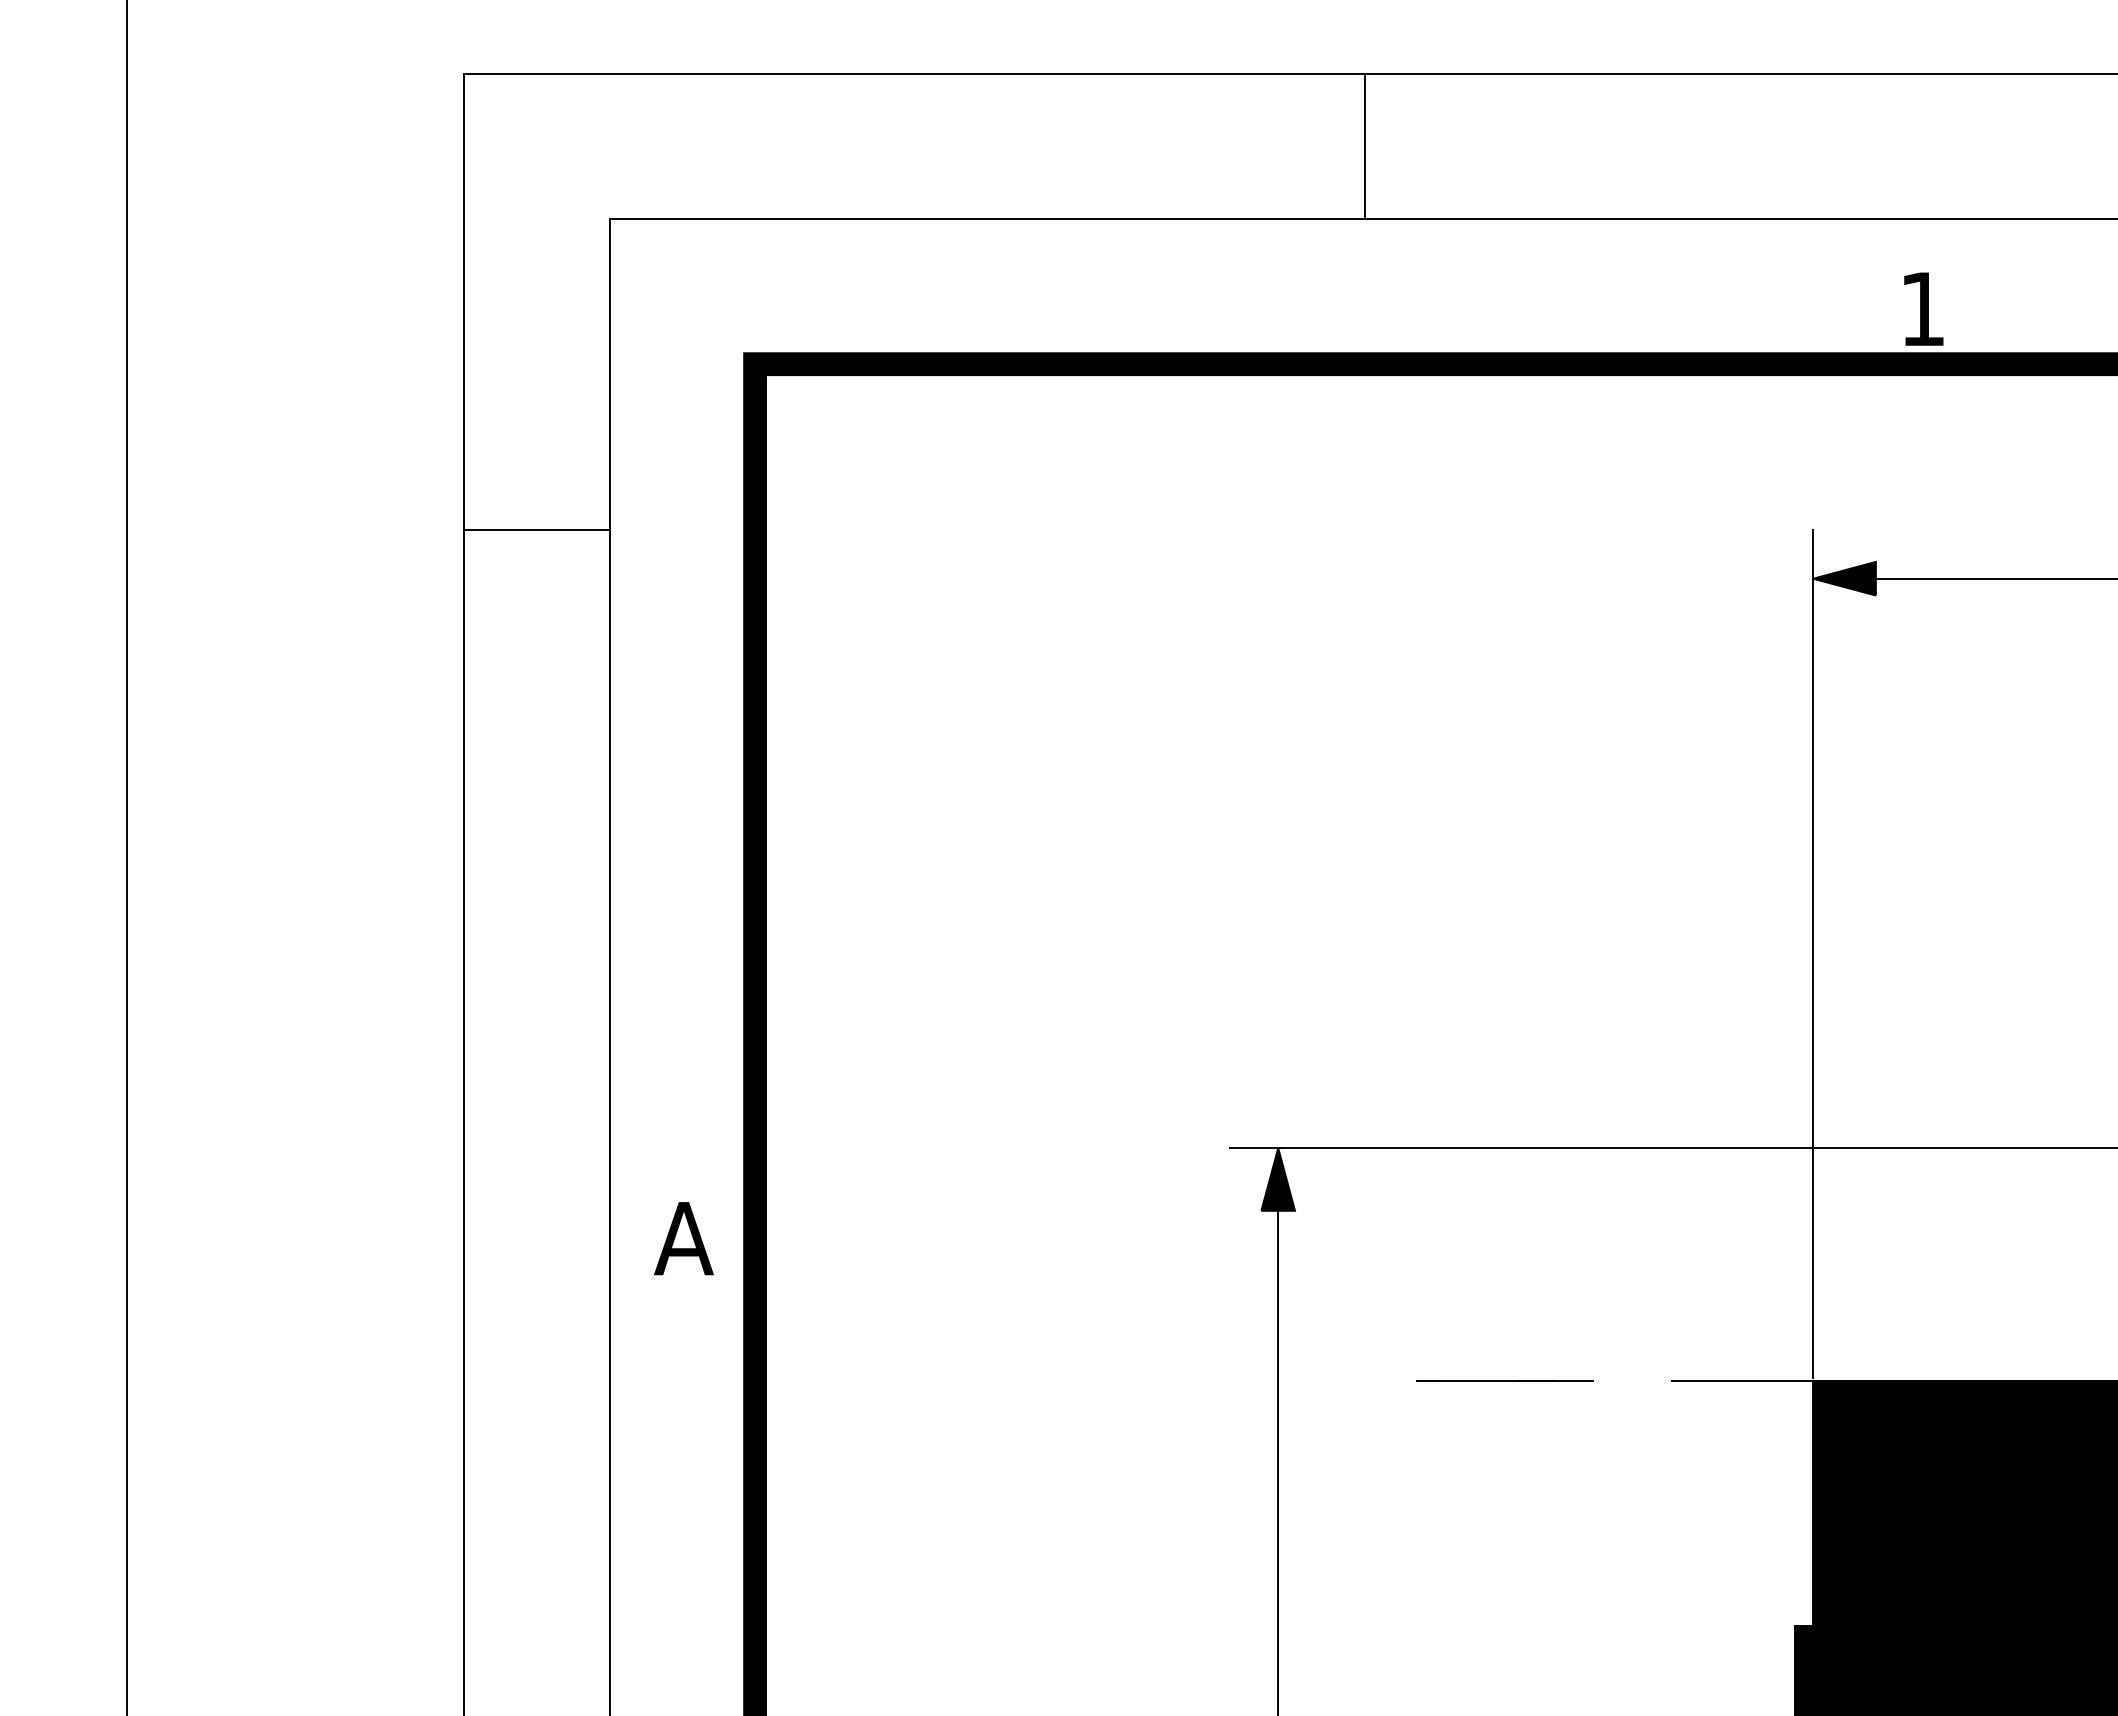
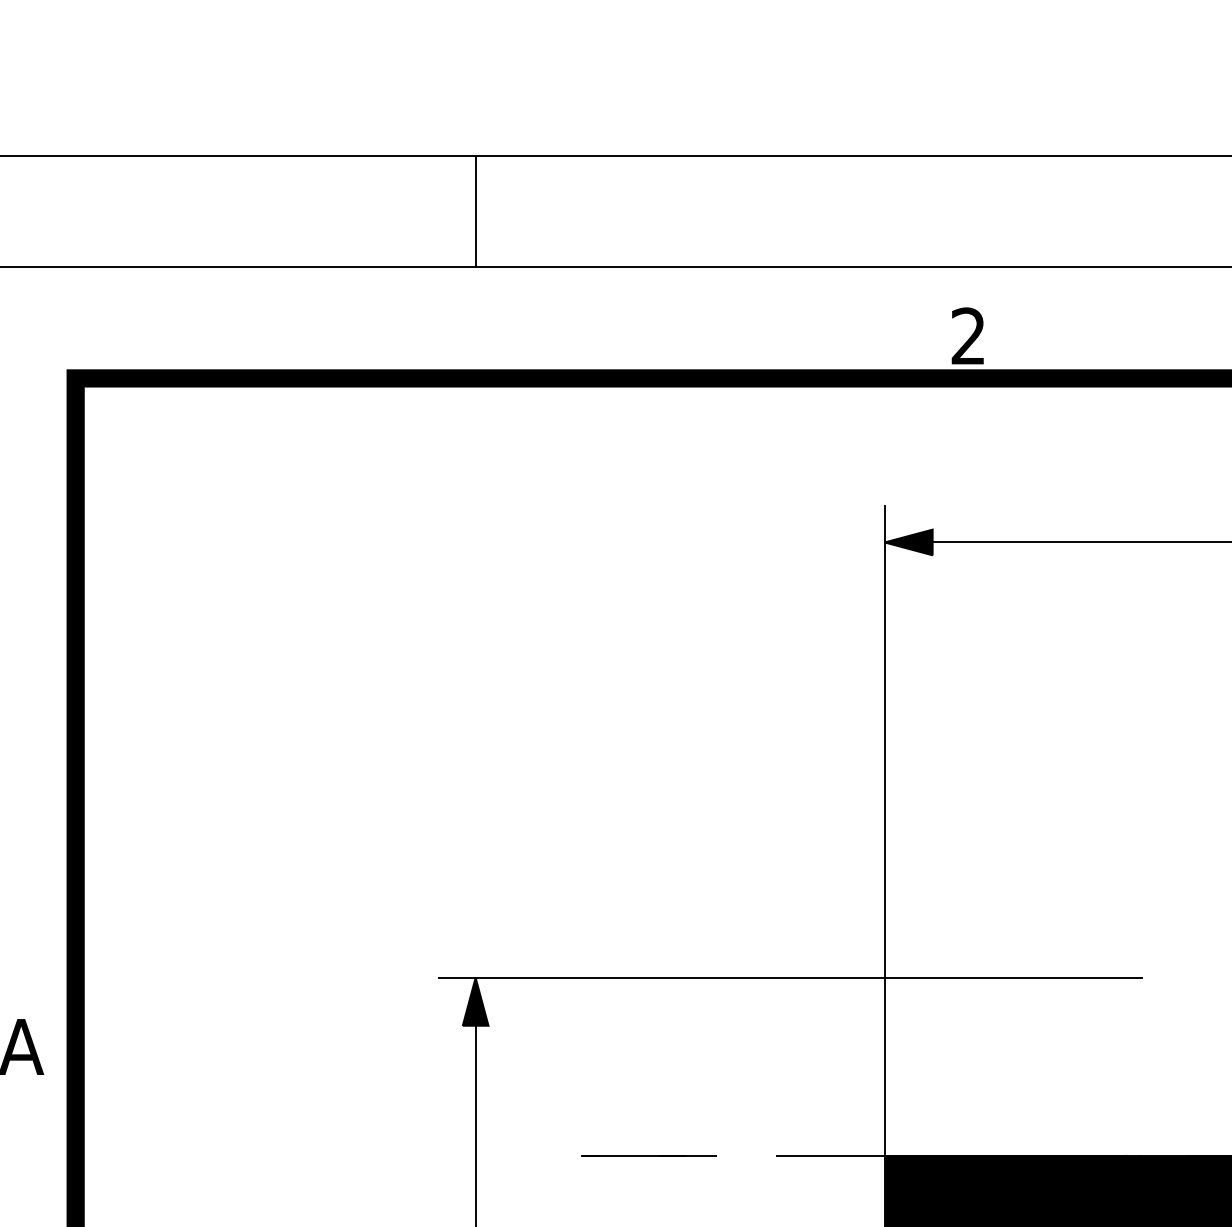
line: (1365, 145) -> (475, 211), moved
text: (1922, 308) -> (968, 335), 1 -> 2

